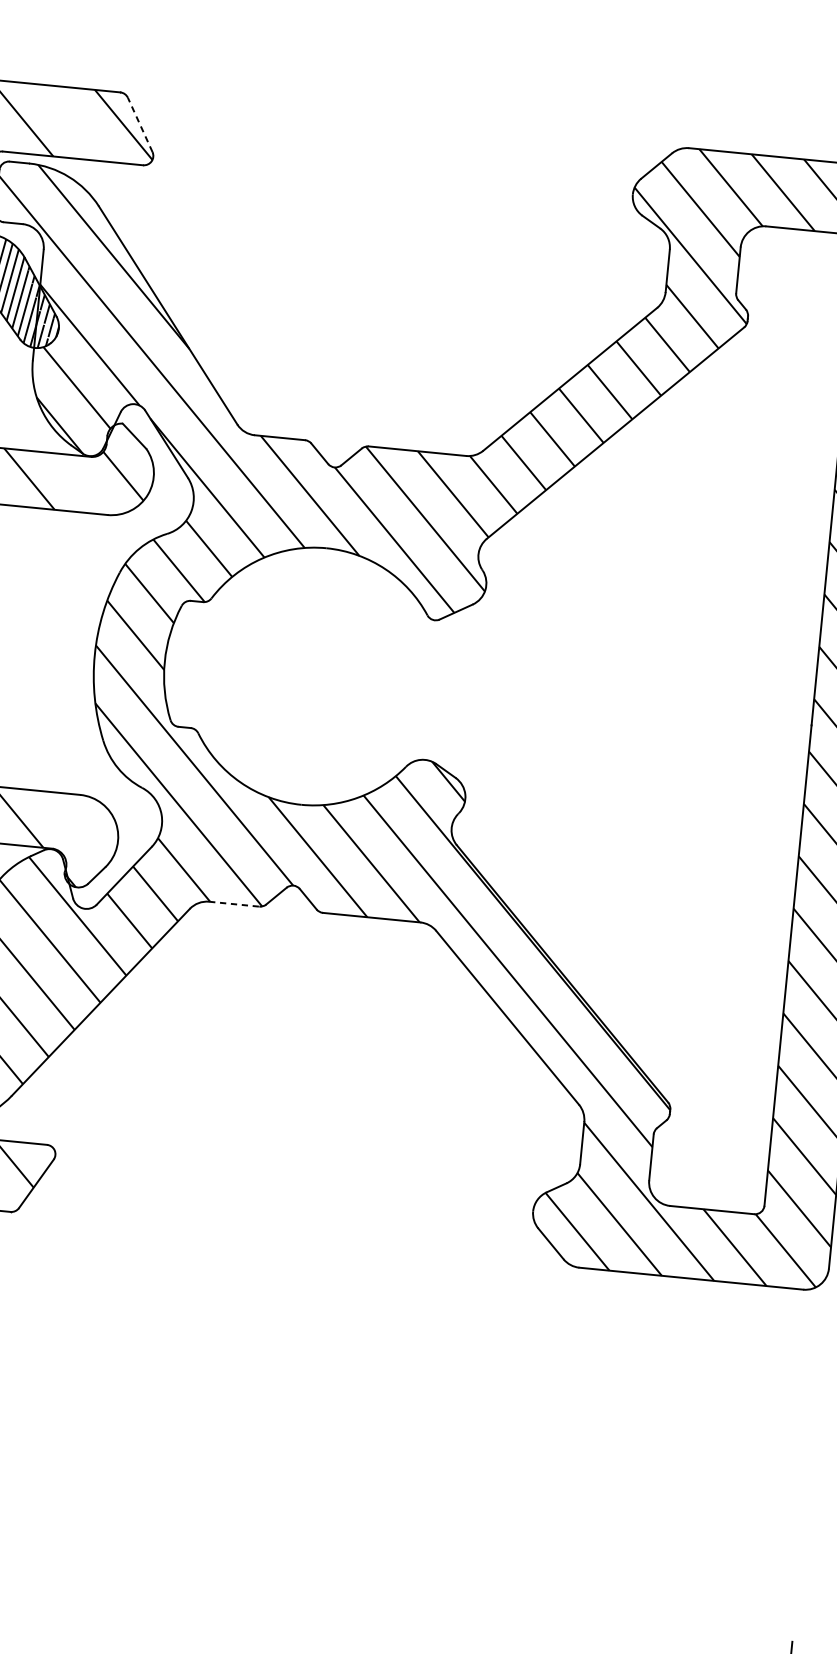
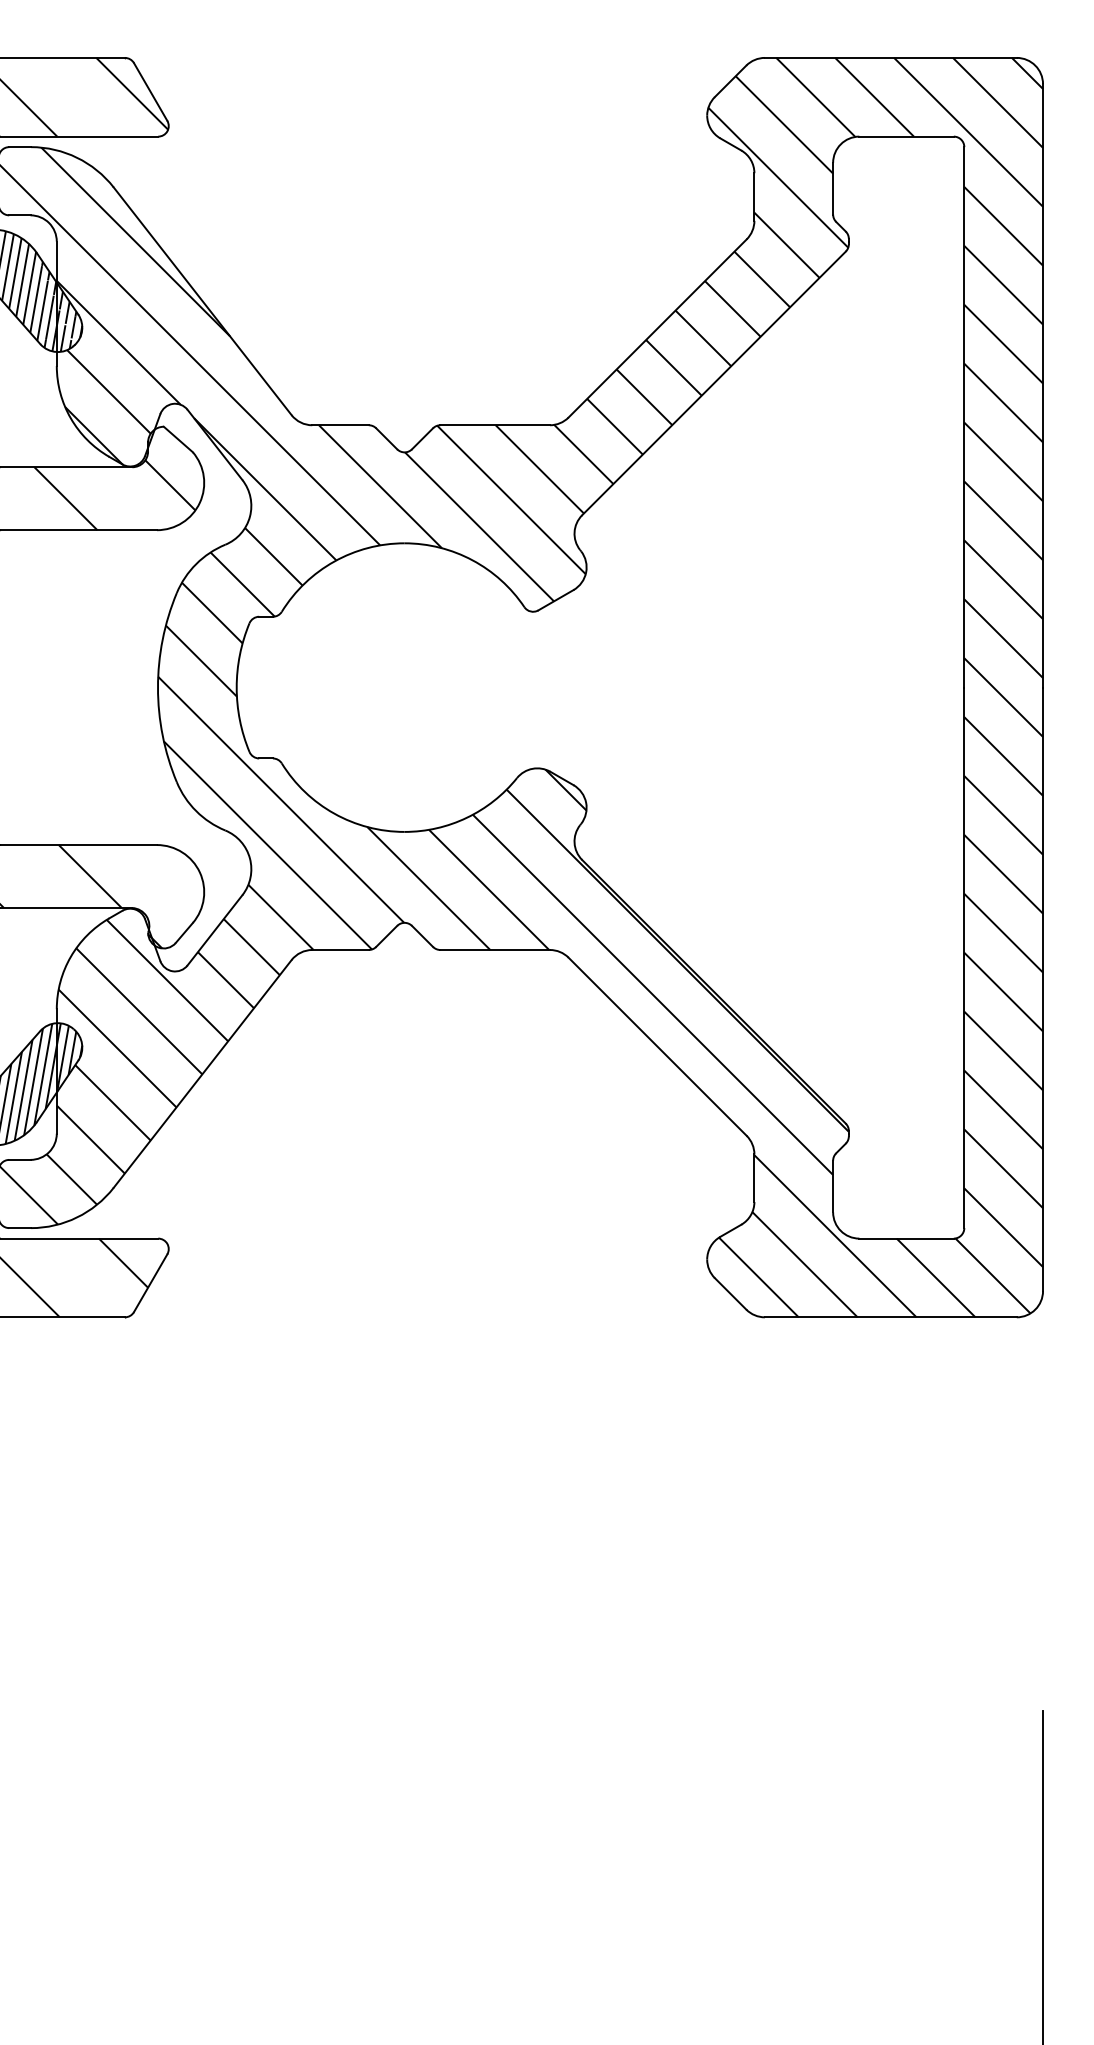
line: (140, 124) -> (150, 91), dashed -> solid
line: (235, 904) -> (341, 950), dashed -> solid

